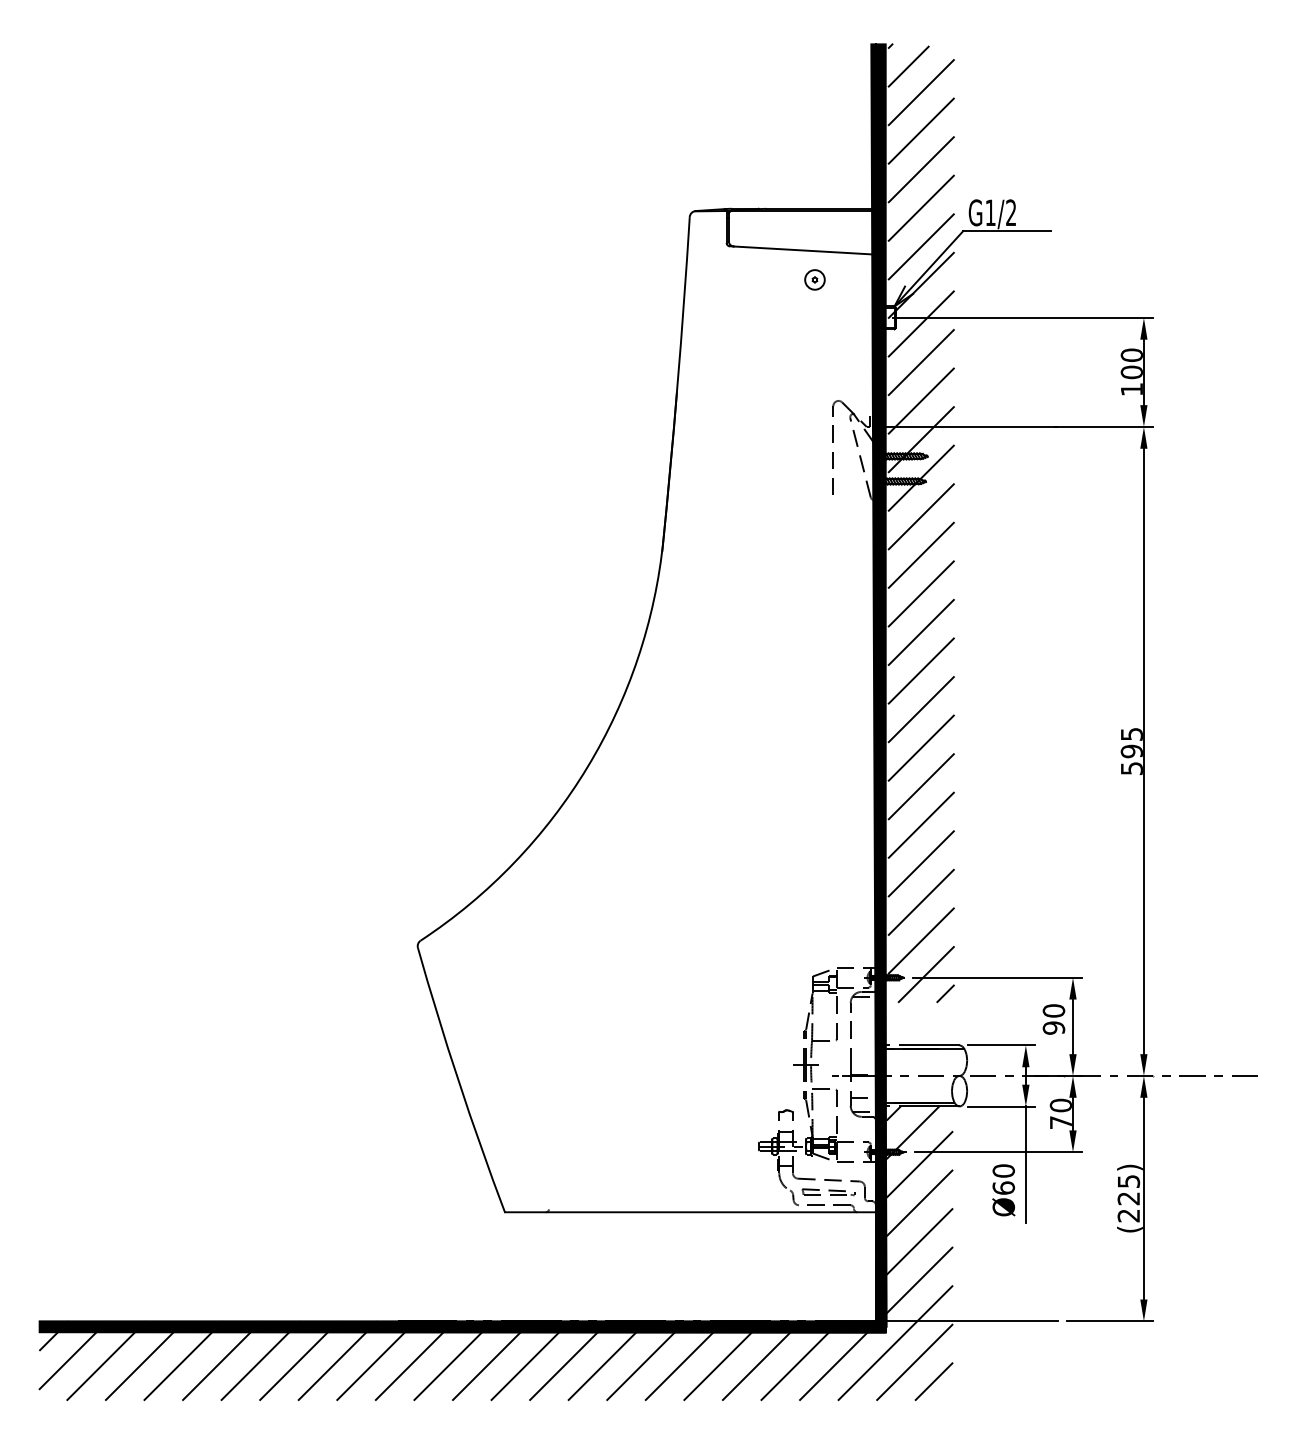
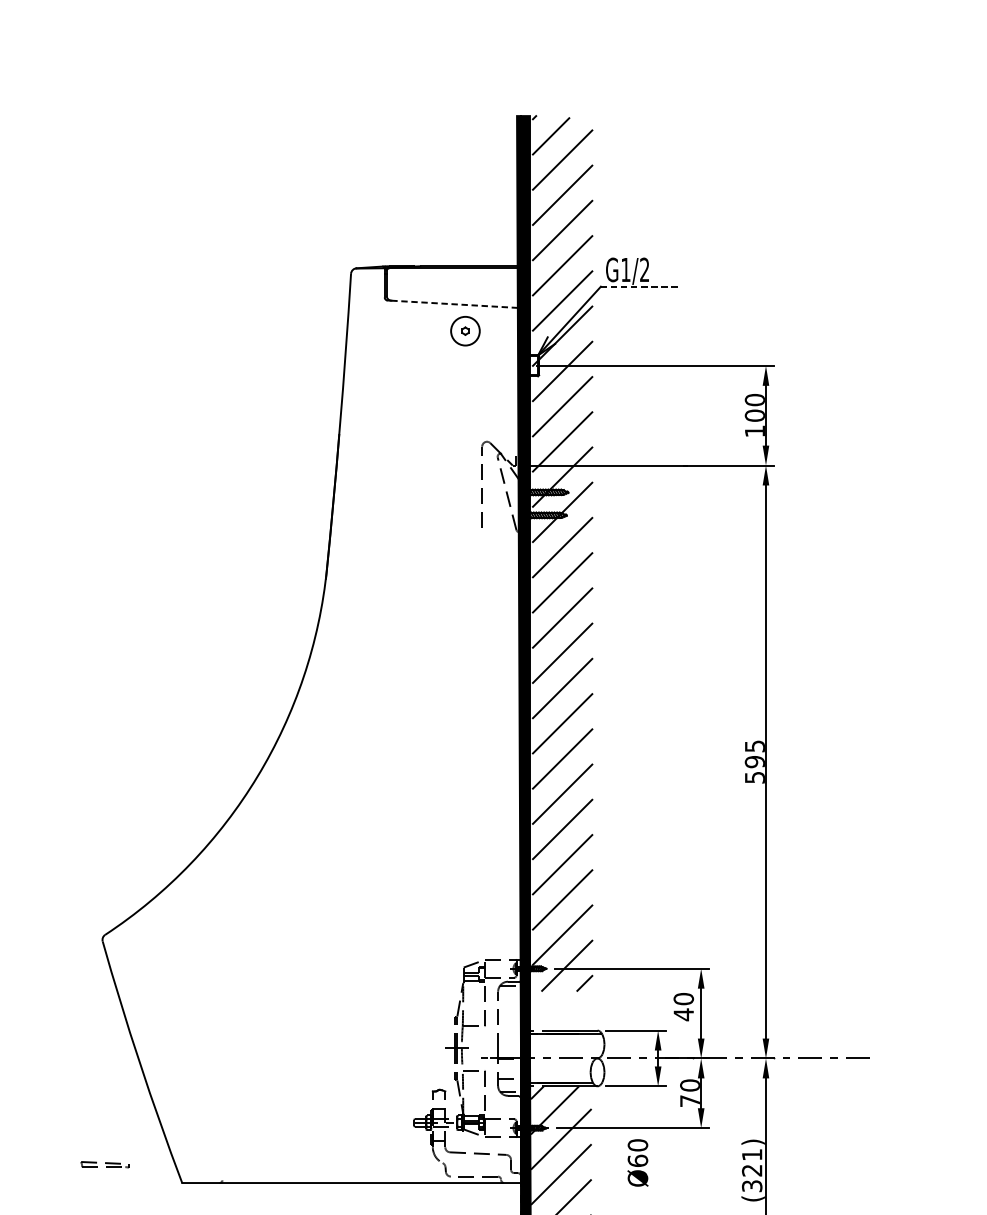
line: (1007, 231) -> (641, 286), solid -> dashed
line: (802, 250) -> (454, 304), solid -> dashed
part: (814, 279) -> (465, 330), size x1.6
text: (1053, 1028) -> (683, 1015), 90 -> 40
line: (1025, 1164) -> (657, 1139), removed
part: (828, 1192) -> (105, 1164), moved
text: (1128, 1198) -> (751, 1170), (225) -> (321)

